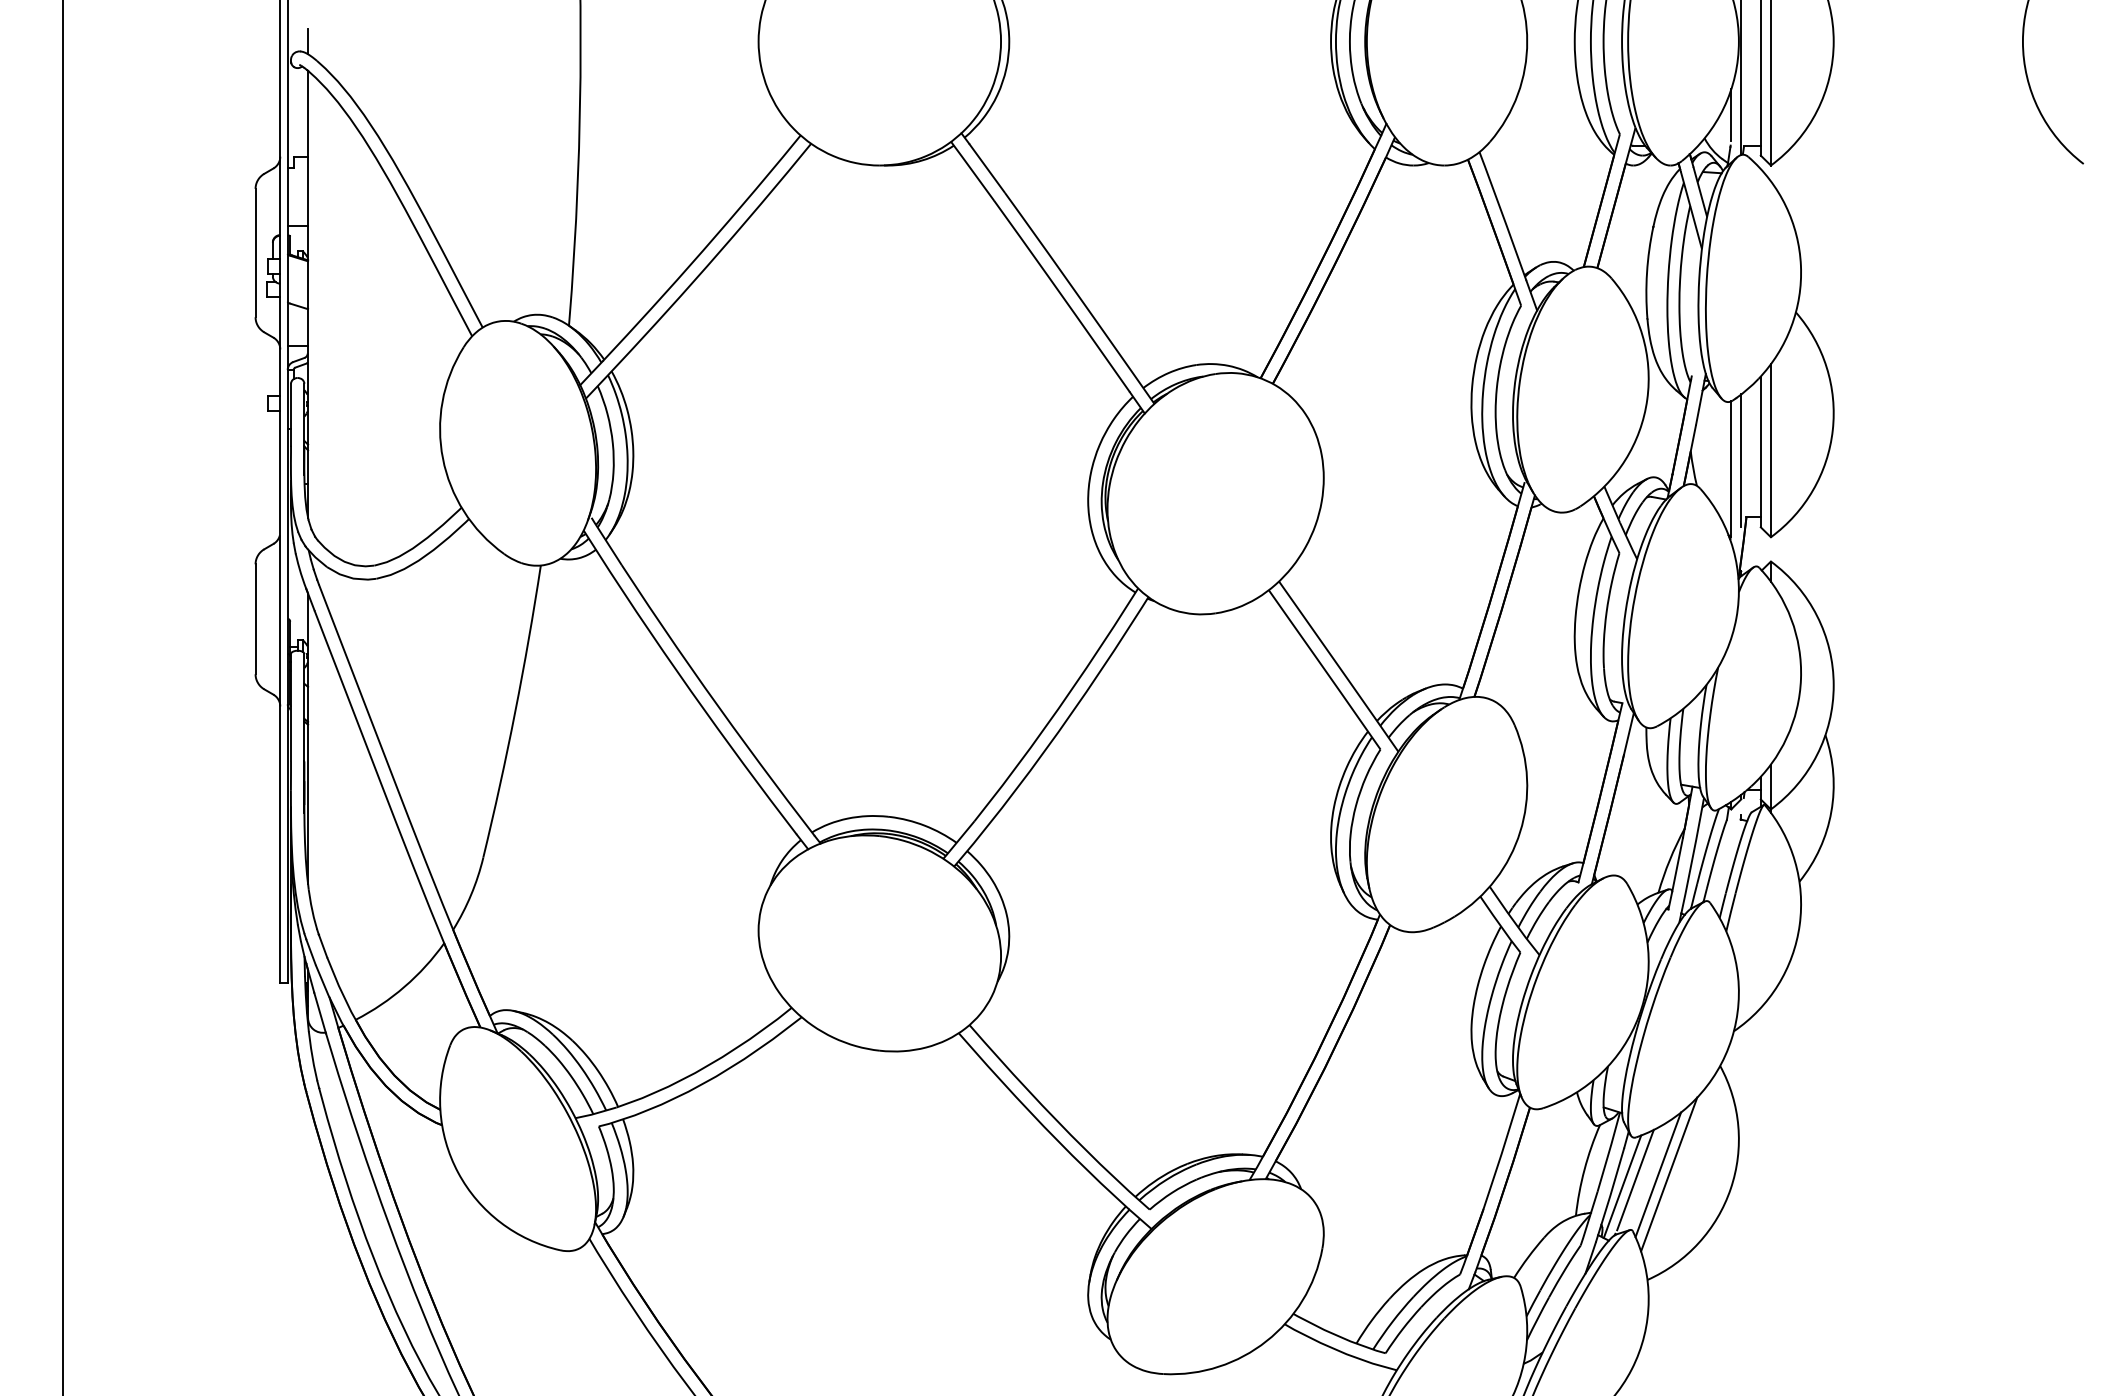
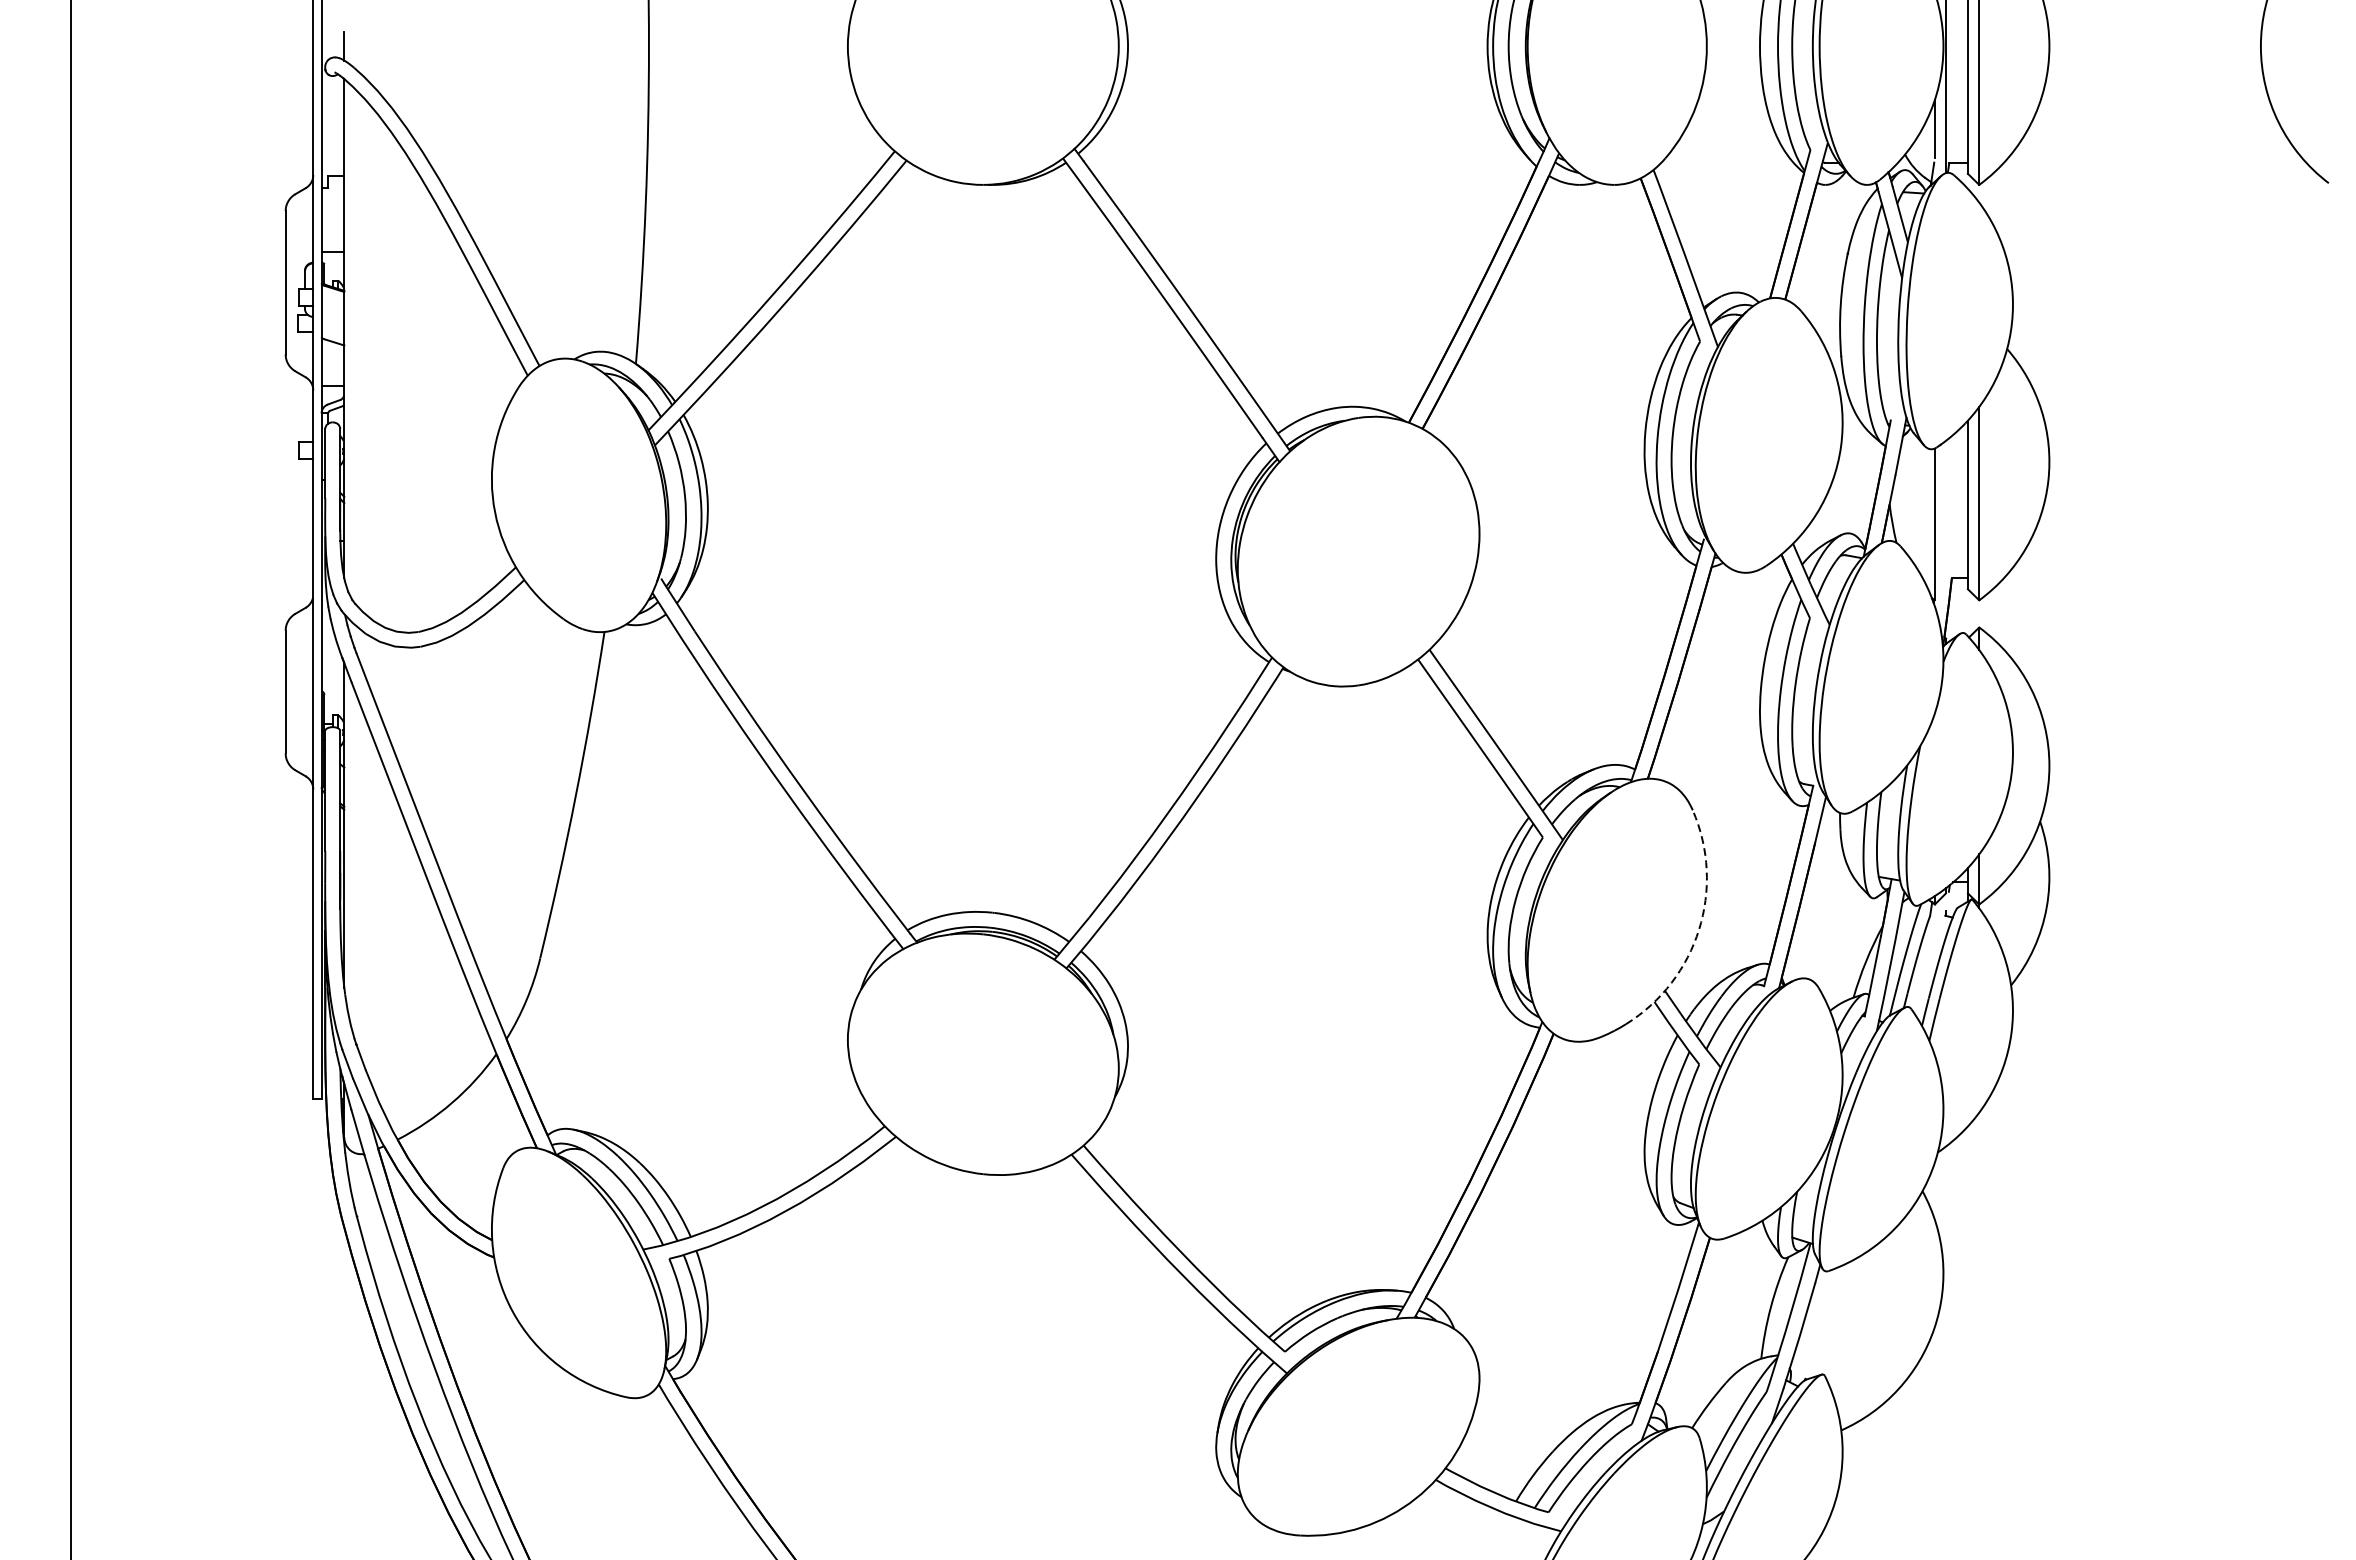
line: (1741, 460) -> (1946, 514), removed
arc: (1520, 831) -> (1699, 929), solid -> dashed
line: (1658, 1174) -> (1853, 1312), removed
line: (1669, 1174) -> (1865, 1312), removed
line: (1635, 1179) -> (1827, 1318), removed
line: (1622, 1186) -> (1813, 1325), removed

